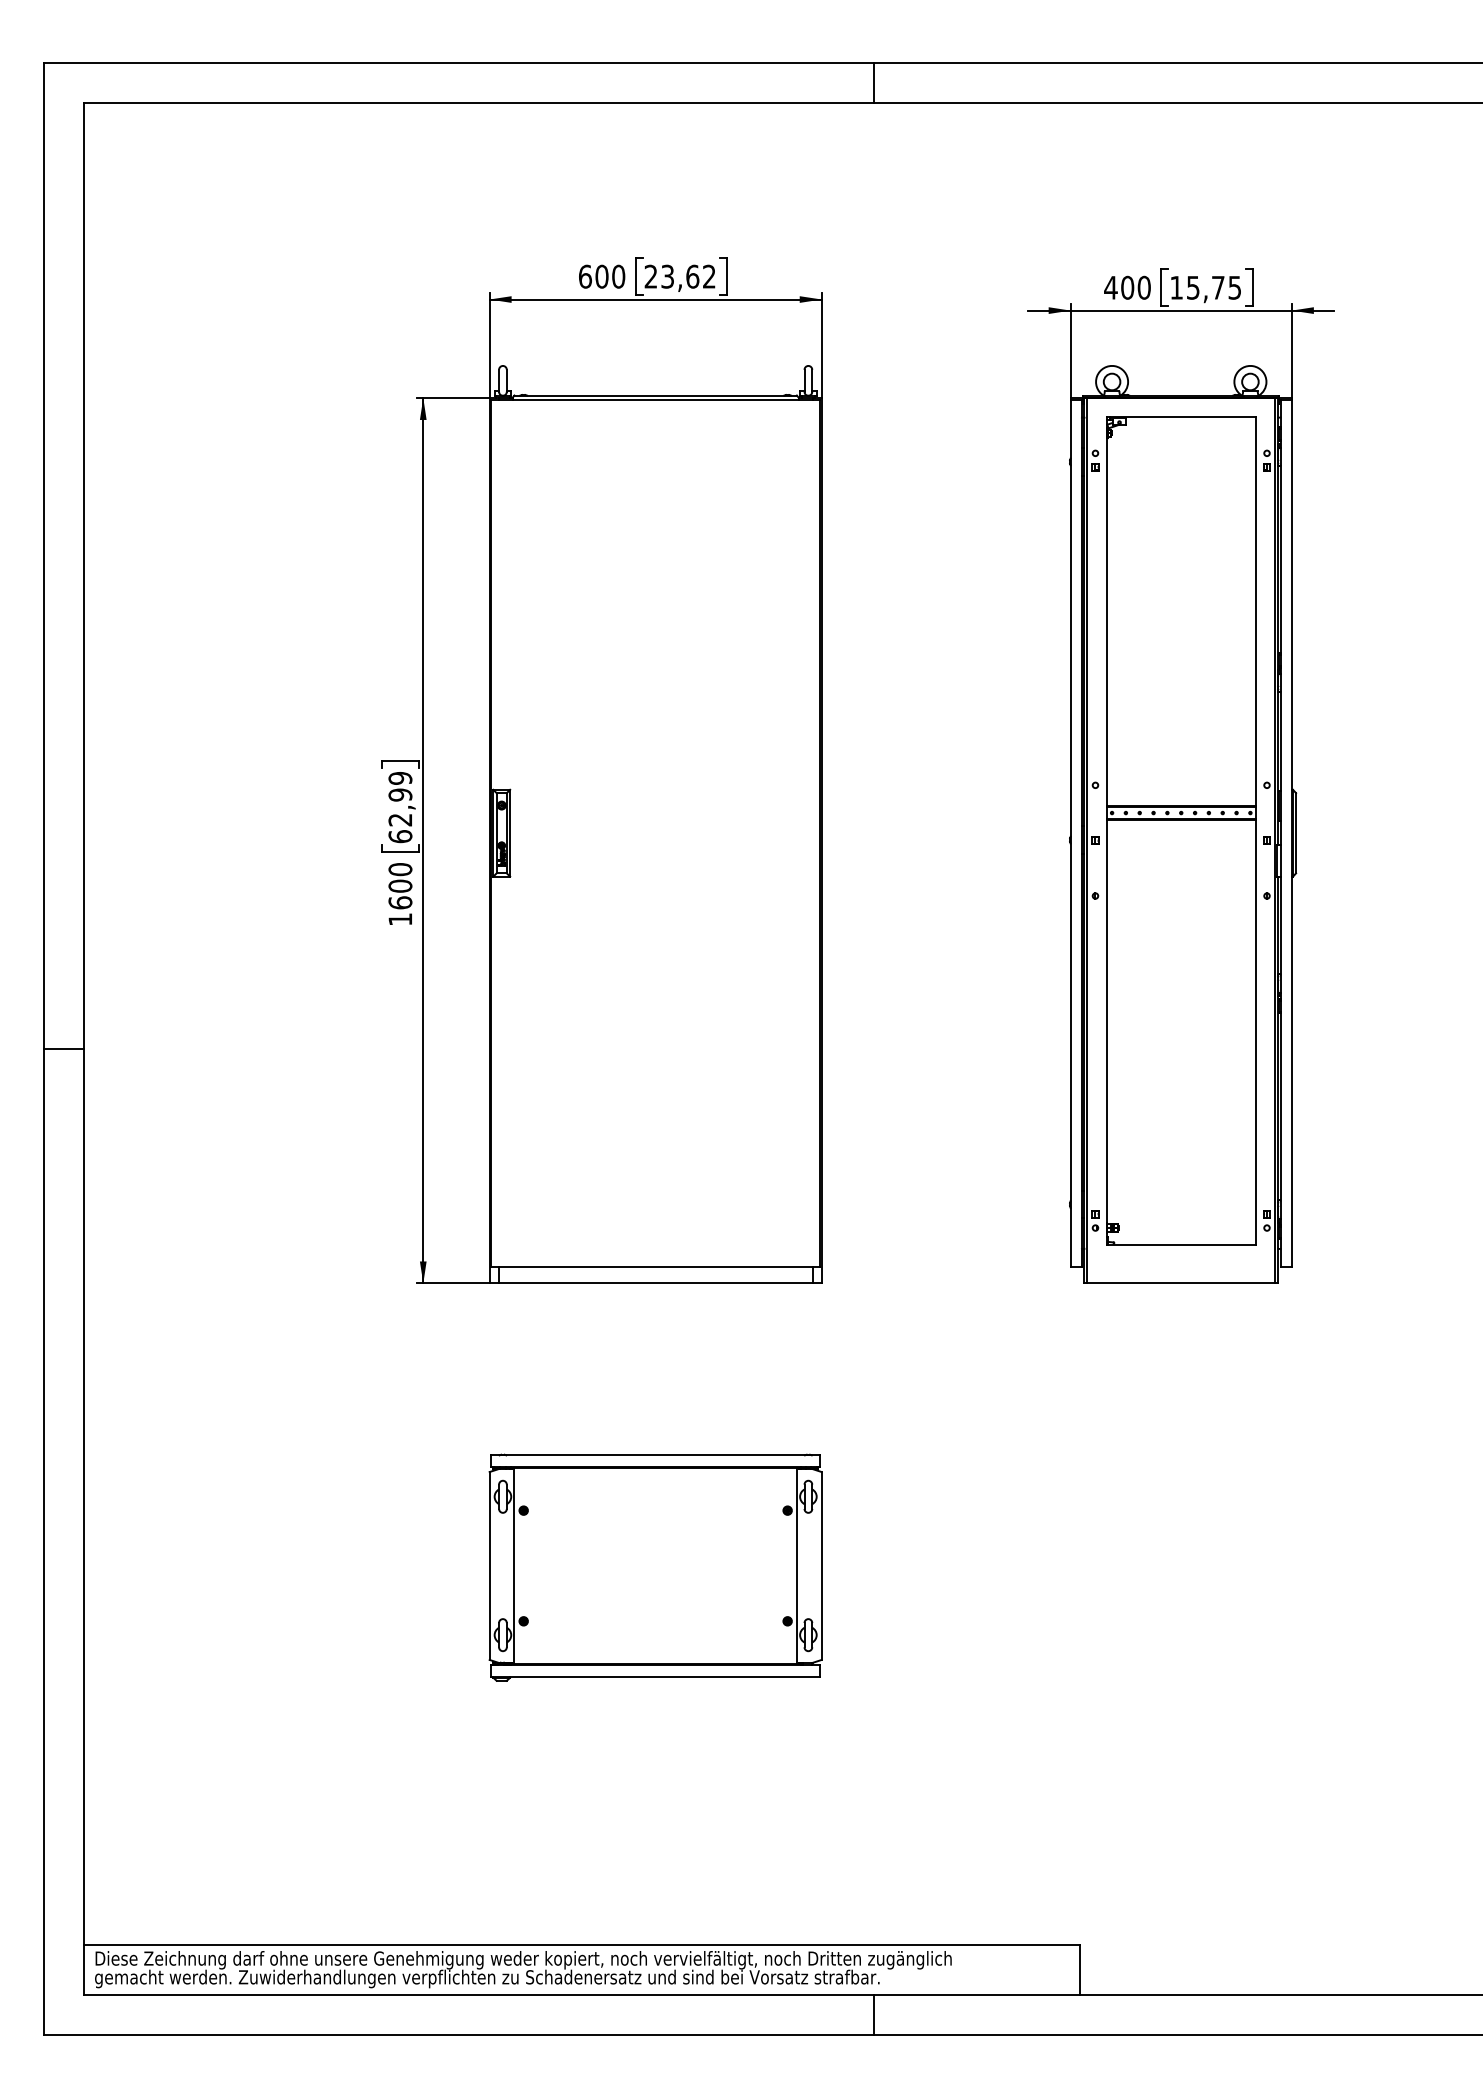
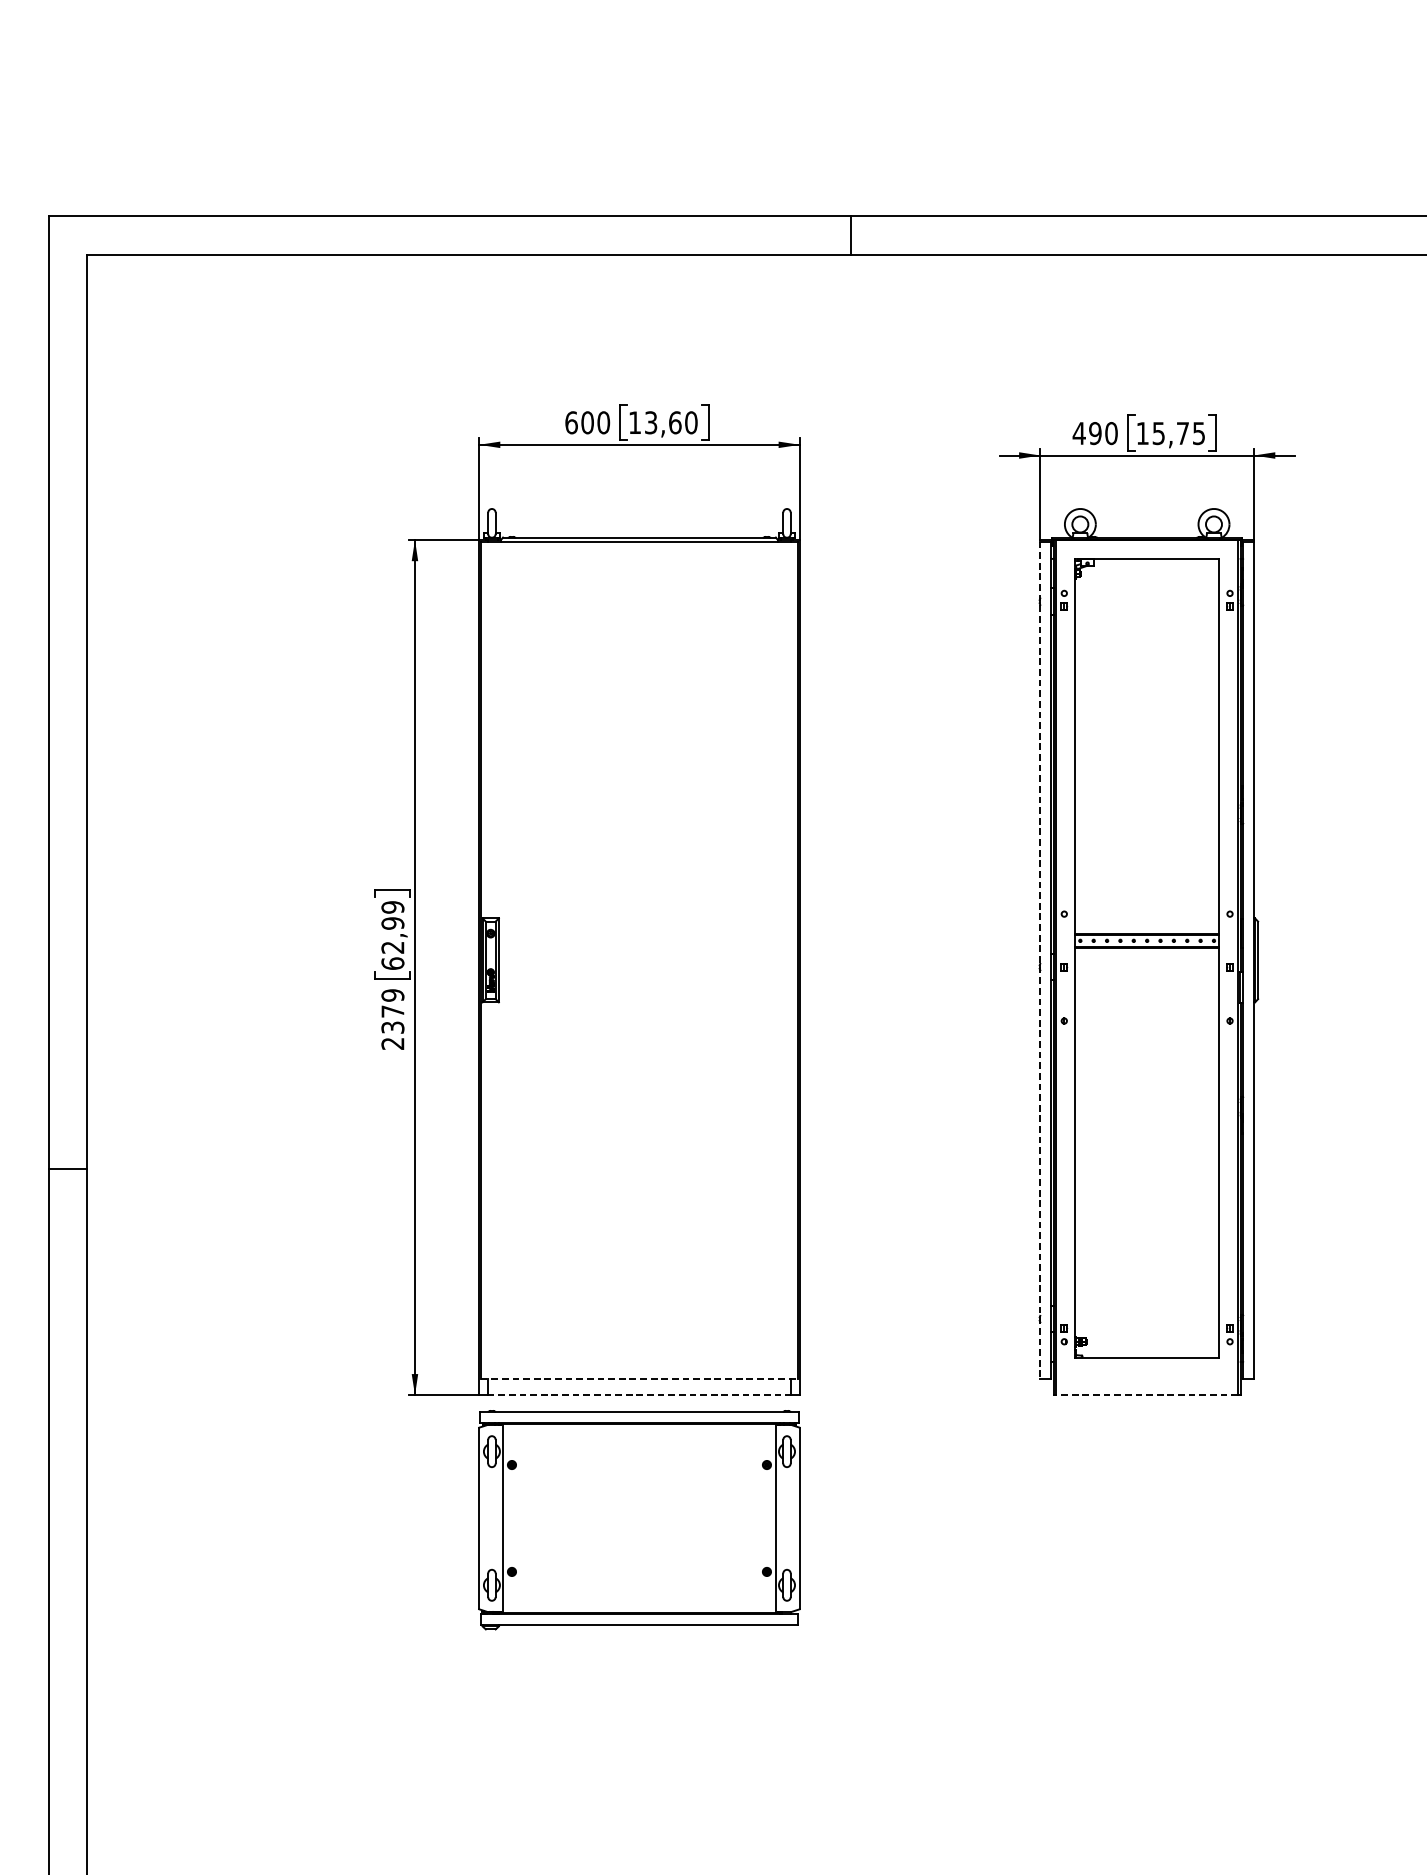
text: (679, 276) -> (662, 422), 23,62 -> 13,60
text: (1127, 287) -> (1095, 433), 400 -> 490
line: (1070, 833) -> (1040, 960), solid -> dashed
text: (400, 894) -> (392, 1019), 1600 -> 2379
line: (656, 1266) -> (640, 1378), solid -> dashed
line: (656, 1283) -> (640, 1395), solid -> dashed
line: (1181, 1283) -> (1147, 1395), solid -> dashed
part: (655, 1567) -> (639, 1519), moved

